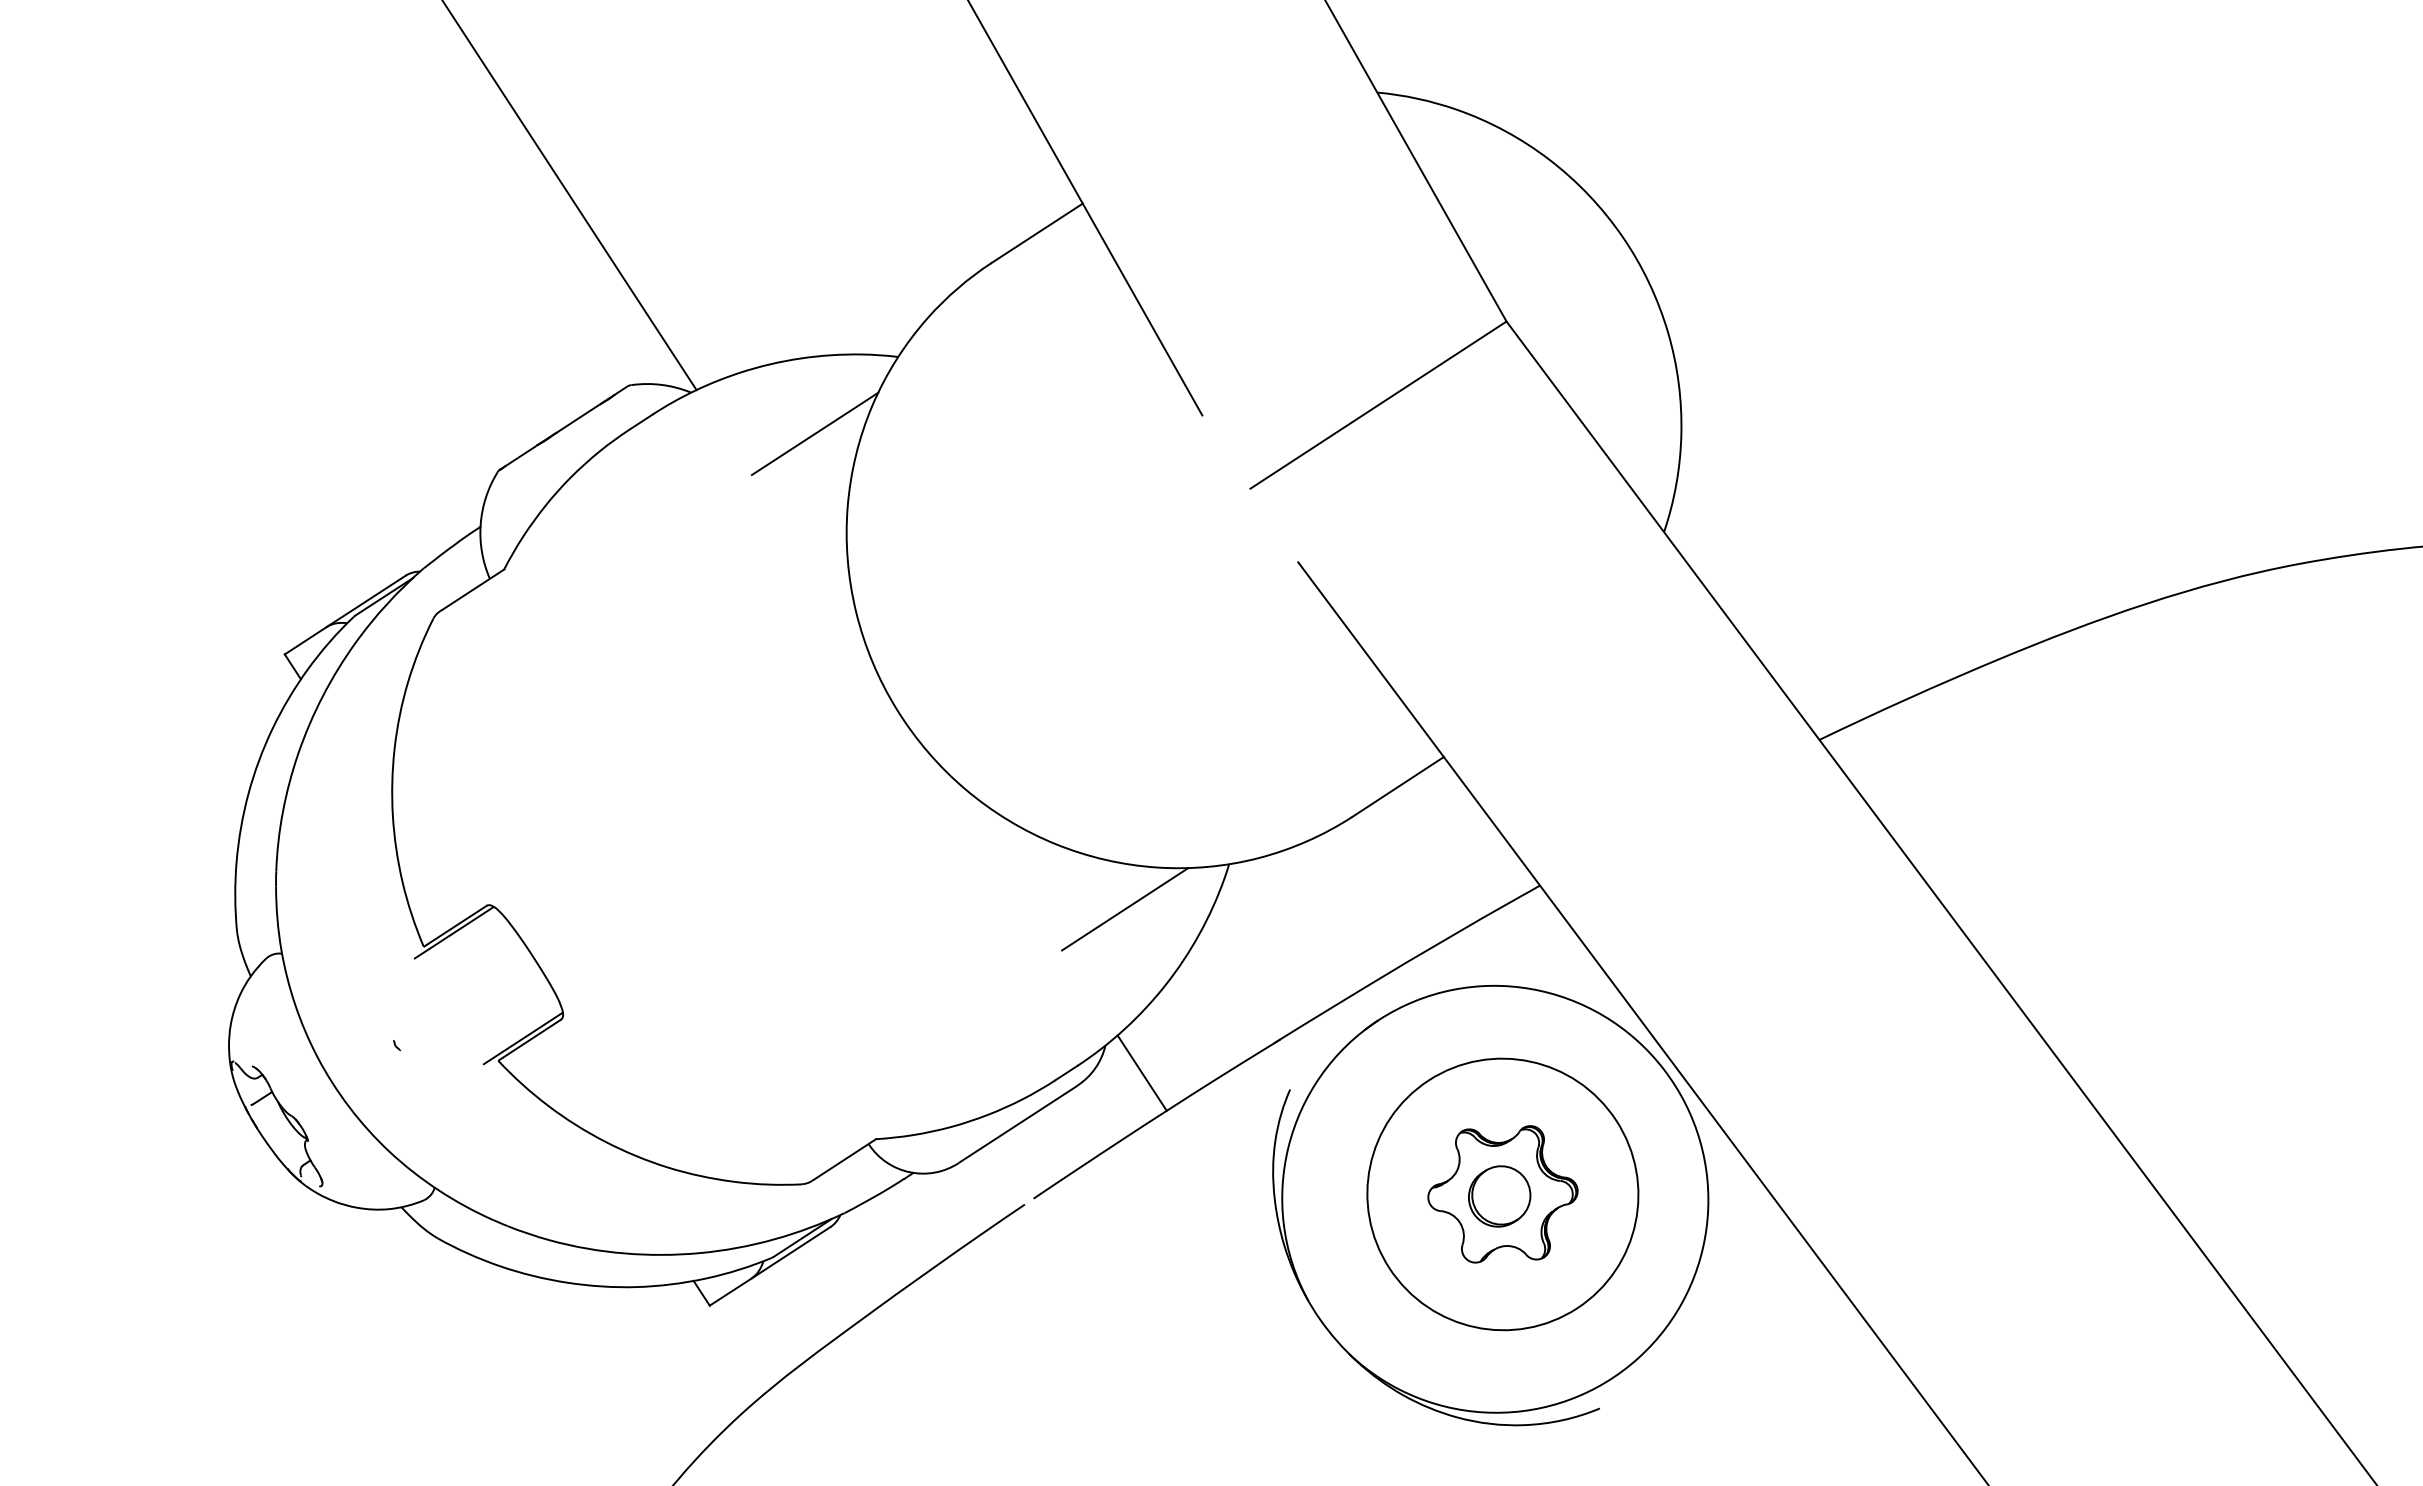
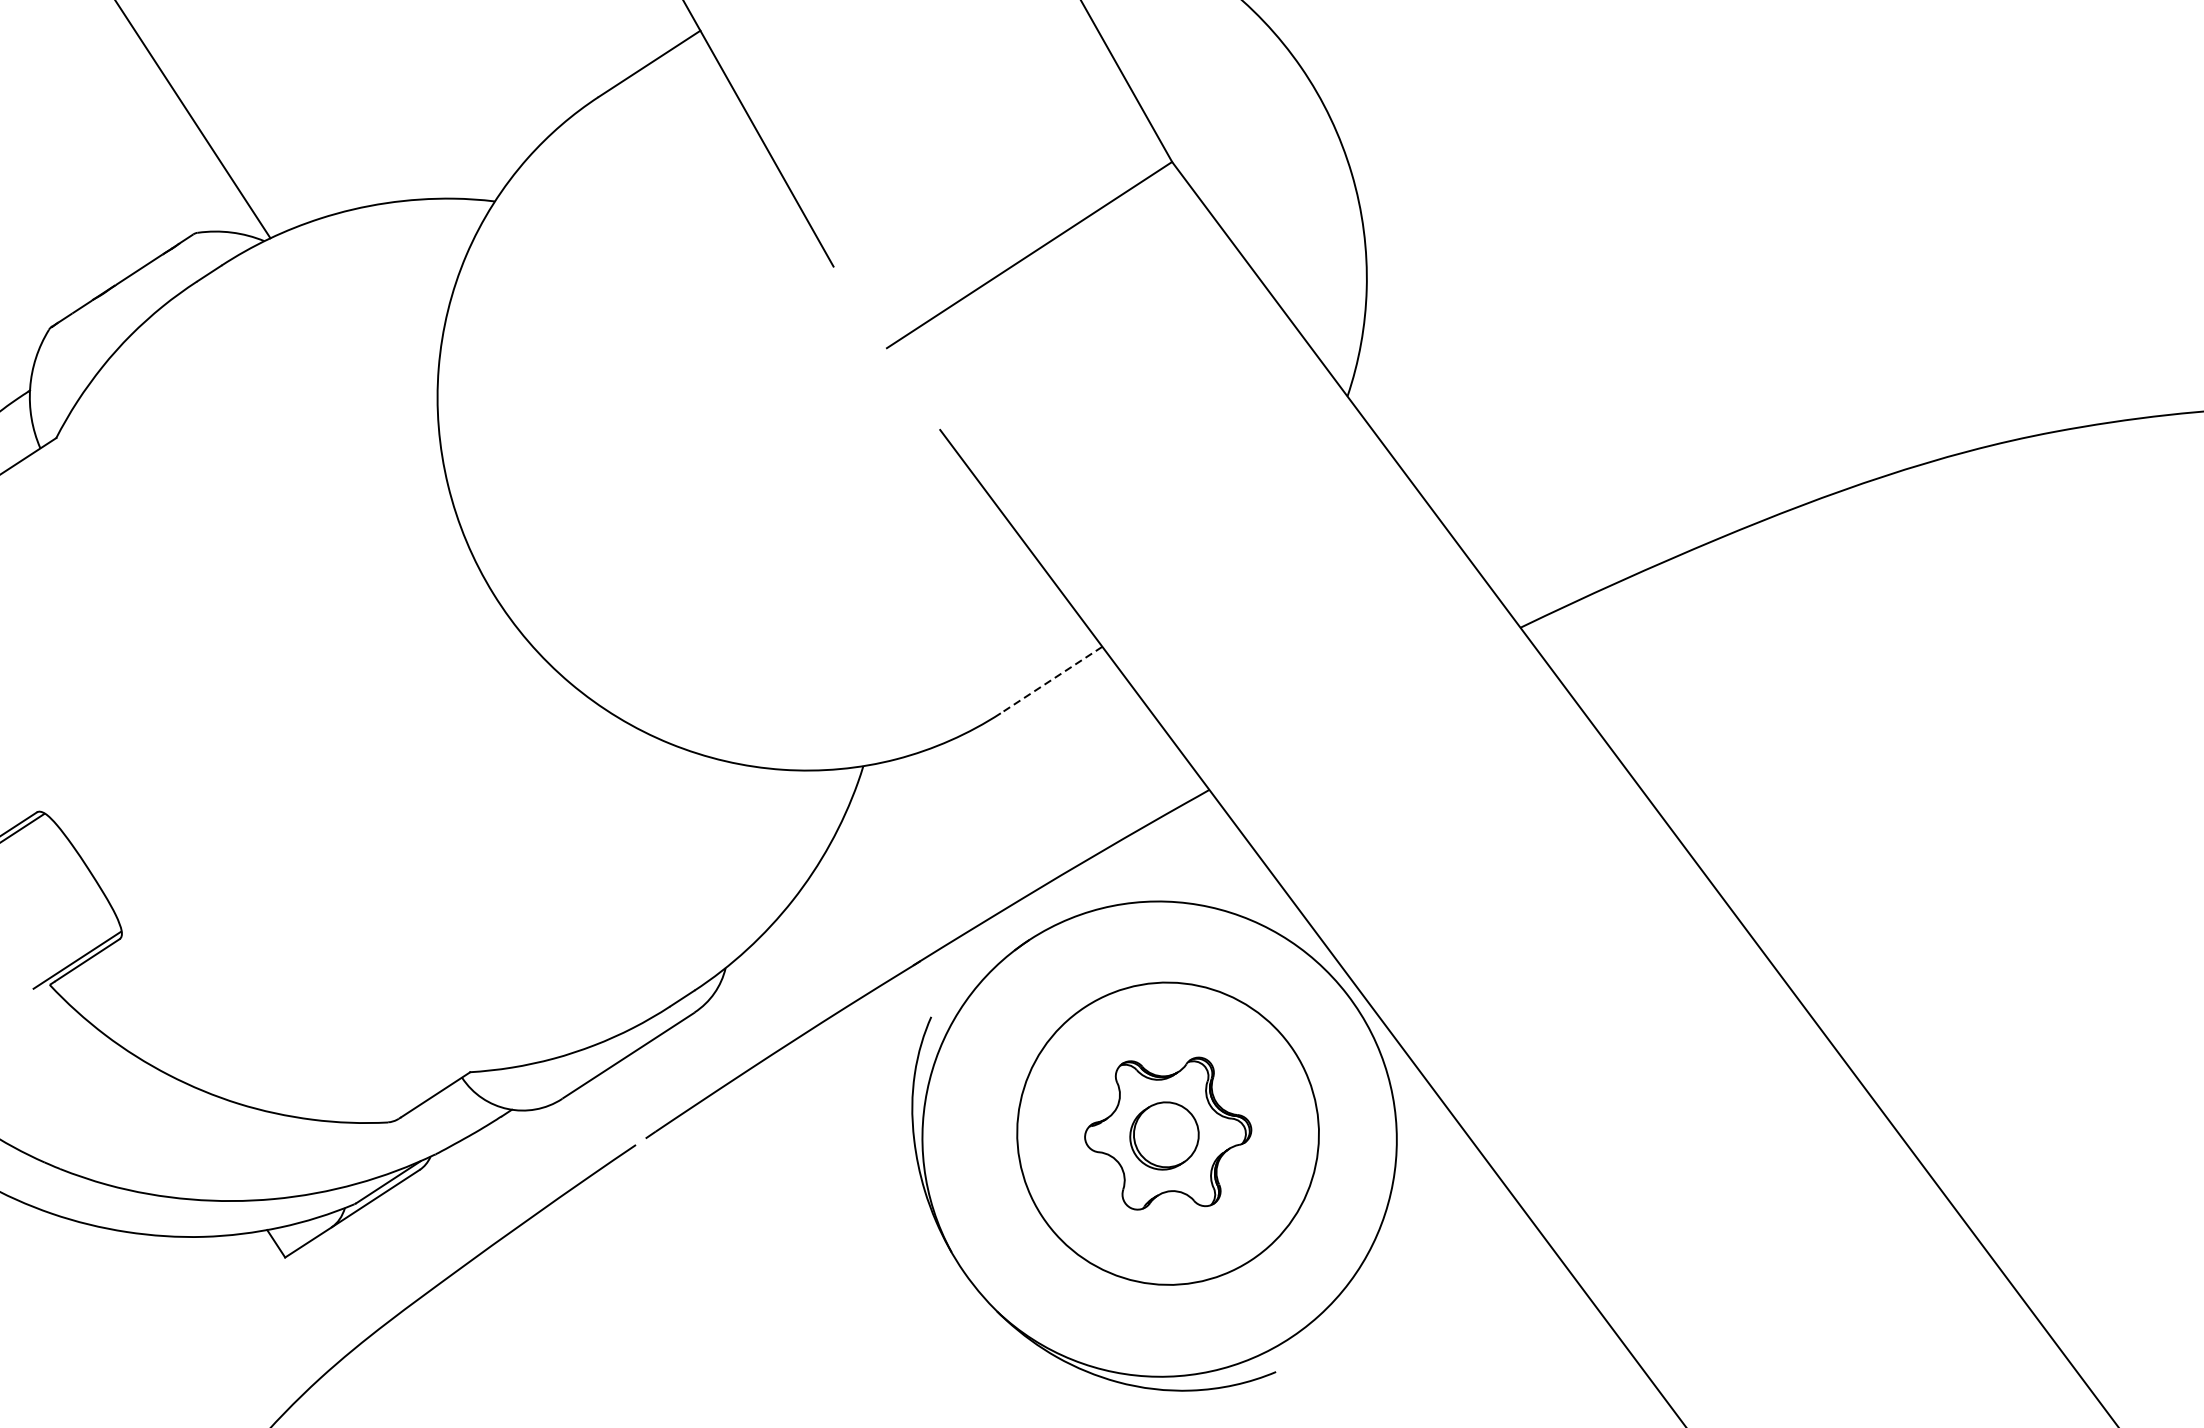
line: (814, 433) -> (401, 286), removed
line: (1397, 787) -> (1050, 680), solid -> dashed
line: (1125, 909) -> (747, 816), removed
line: (1141, 1072) -> (765, 997), removed

